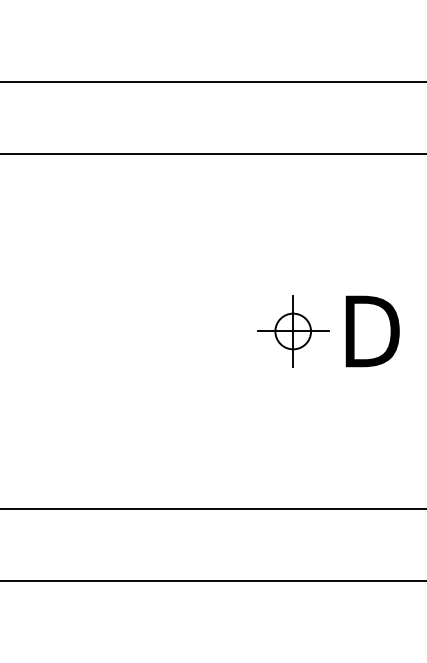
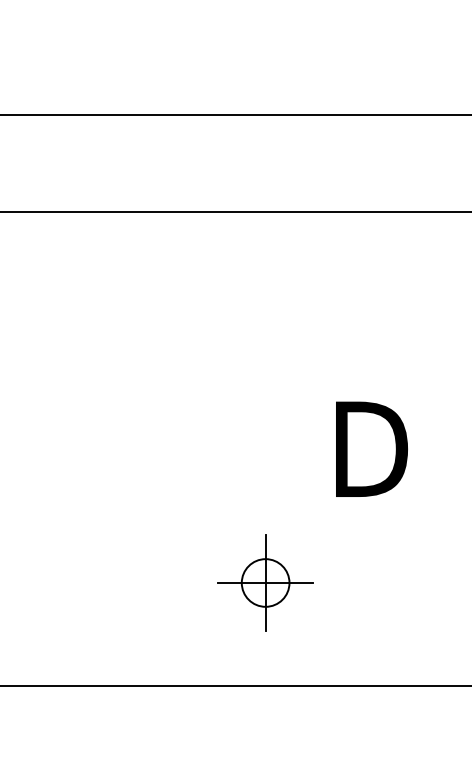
part: (293, 331) -> (266, 582), moved

